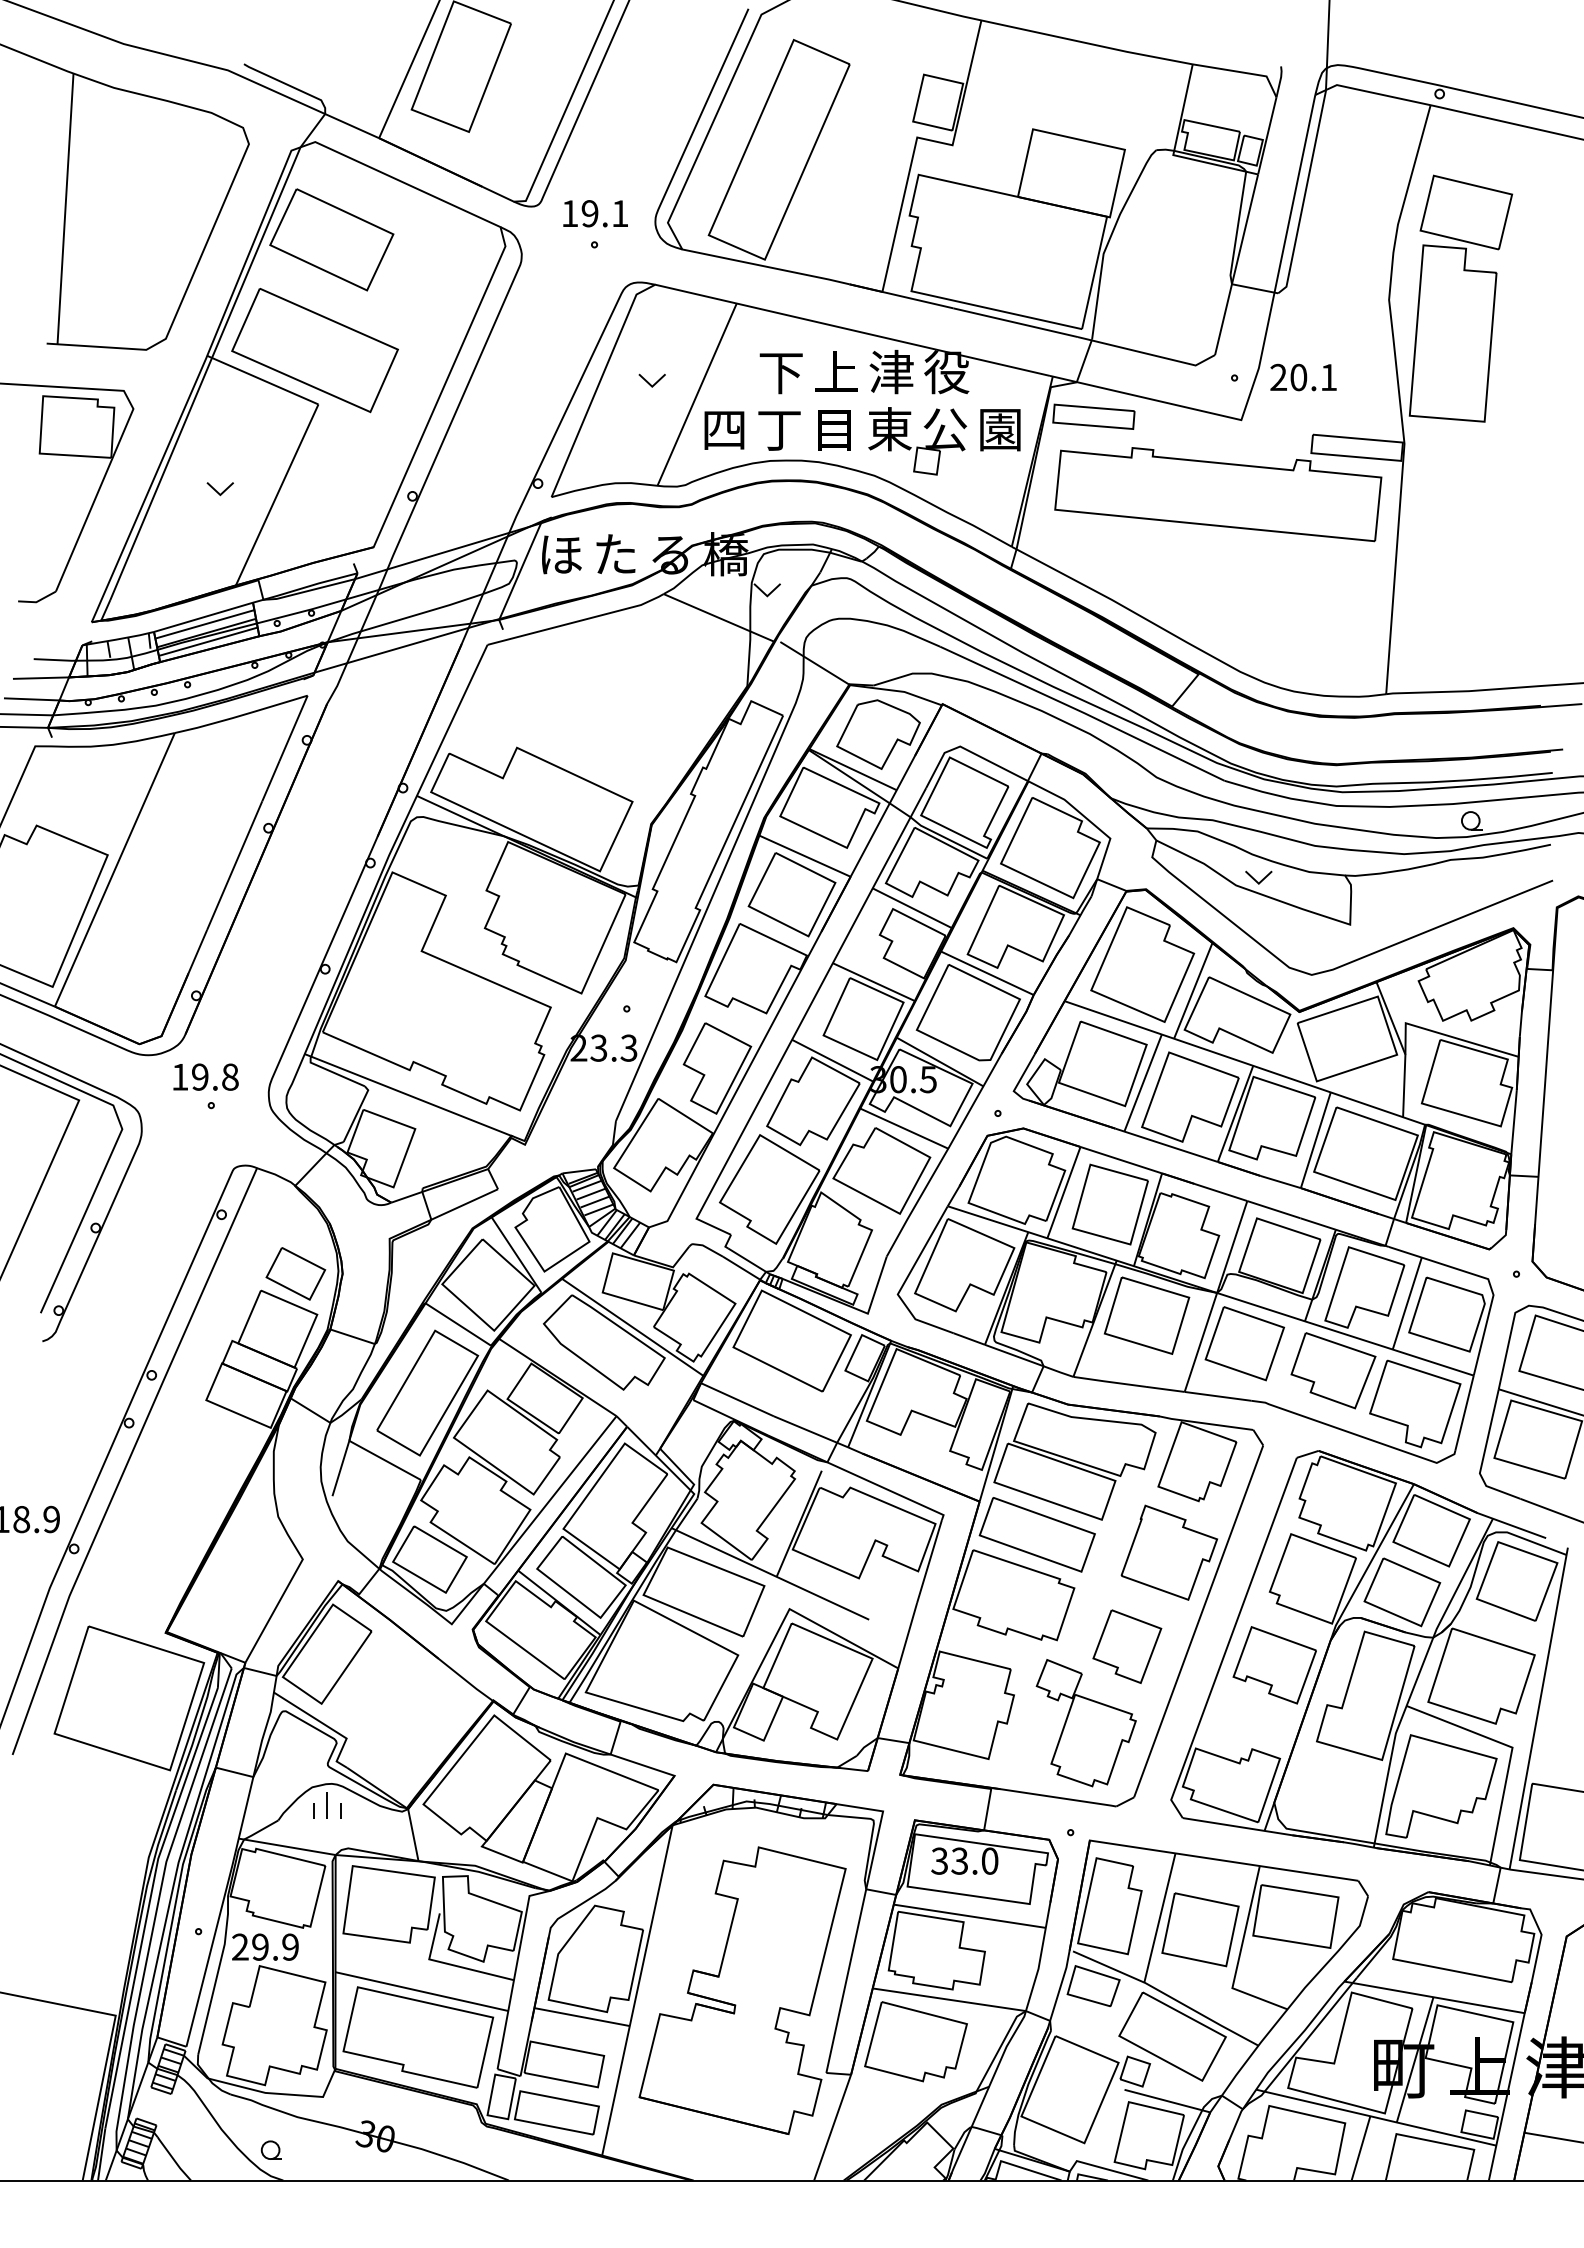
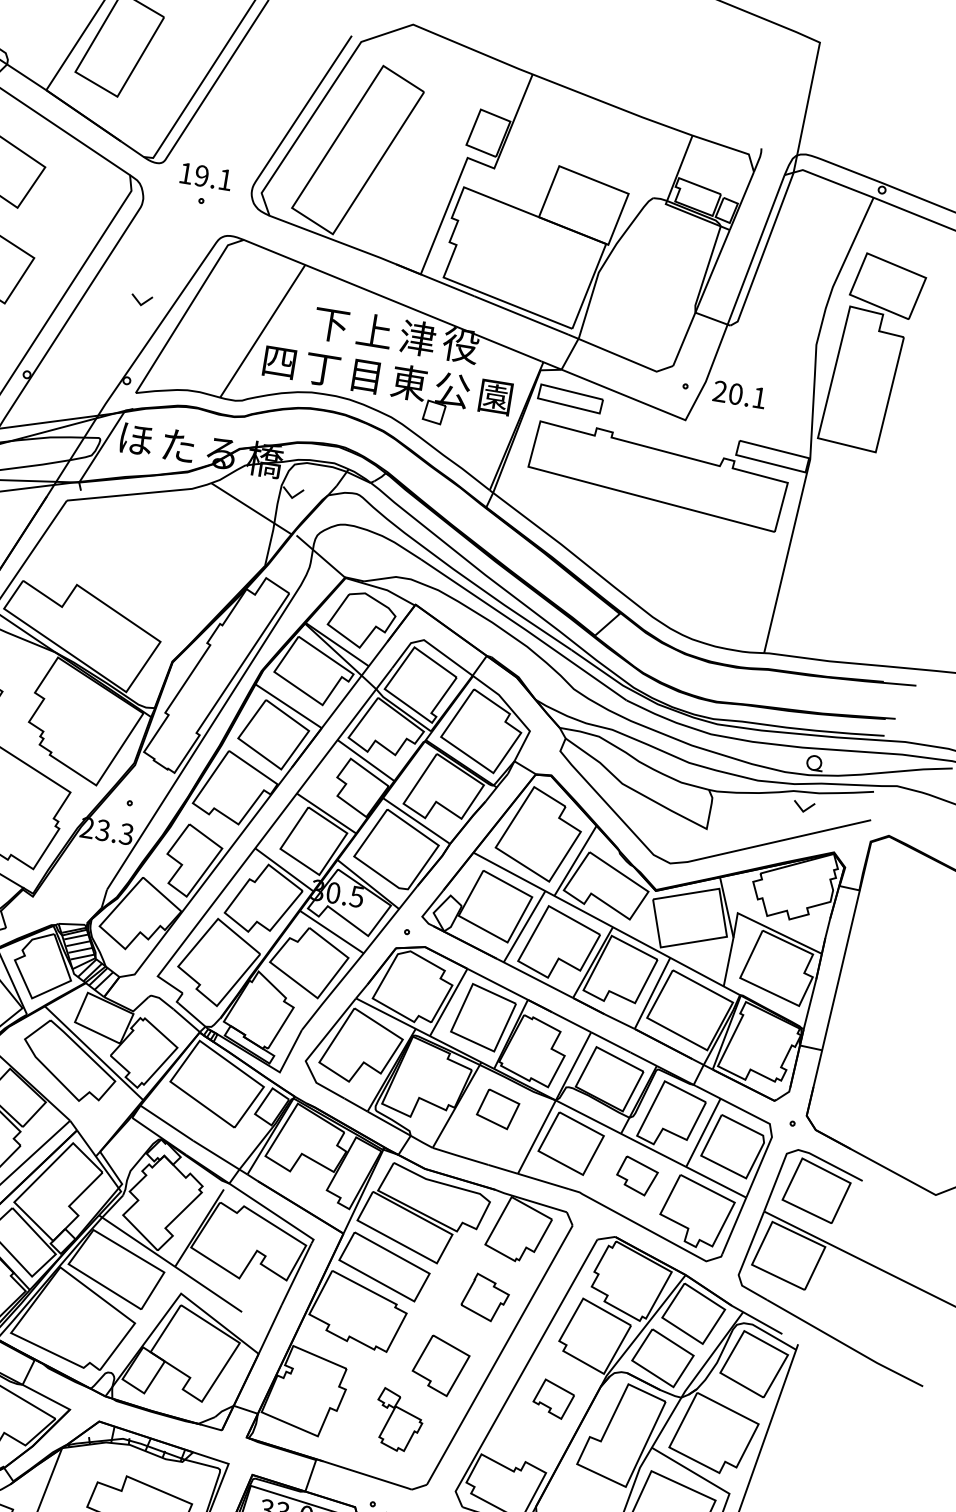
part: (651, 380) -> (141, 300), moved
part: (1258, 877) -> (803, 806), moved
part: (1146, 1315) -> (497, 1109), size x0.6
part: (1333, 1370) -> (637, 1175), size x0.6
part: (1168, 1552) -> (484, 1297), size x0.6
part: (1274, 1665) -> (553, 1399), size x0.6
part: (1085, 1723) -> (398, 1420), size x0.6

